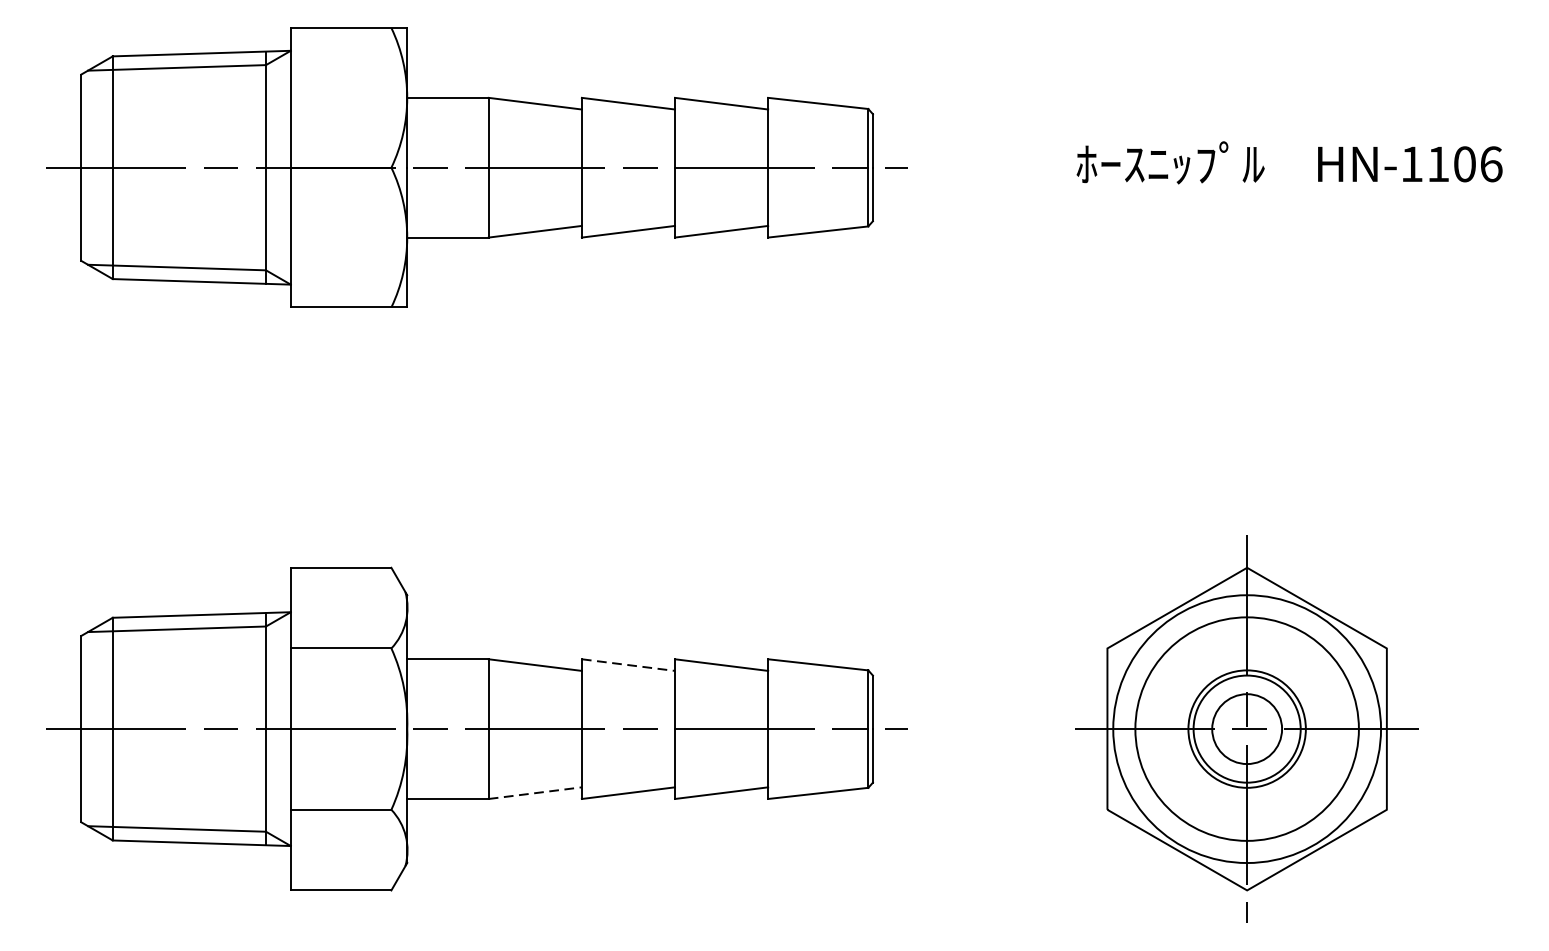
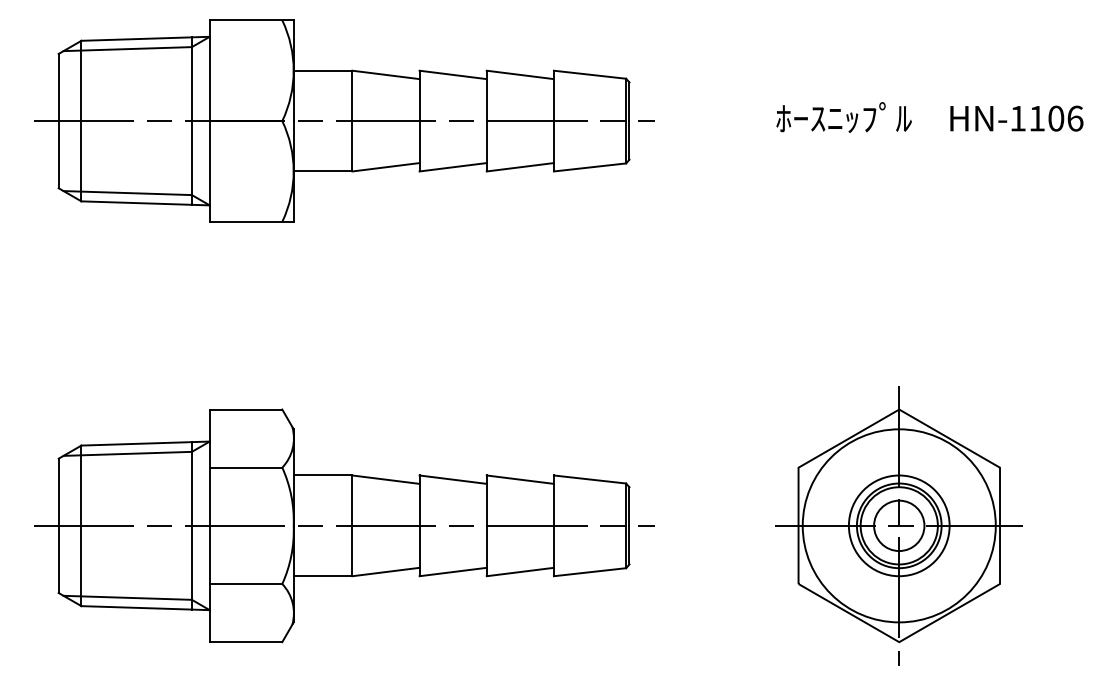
line: (628, 664) -> (453, 479), dashed -> solid
circle: (1246, 728) -> (898, 525), size x0.62
line: (535, 793) -> (386, 572), dashed -> solid

